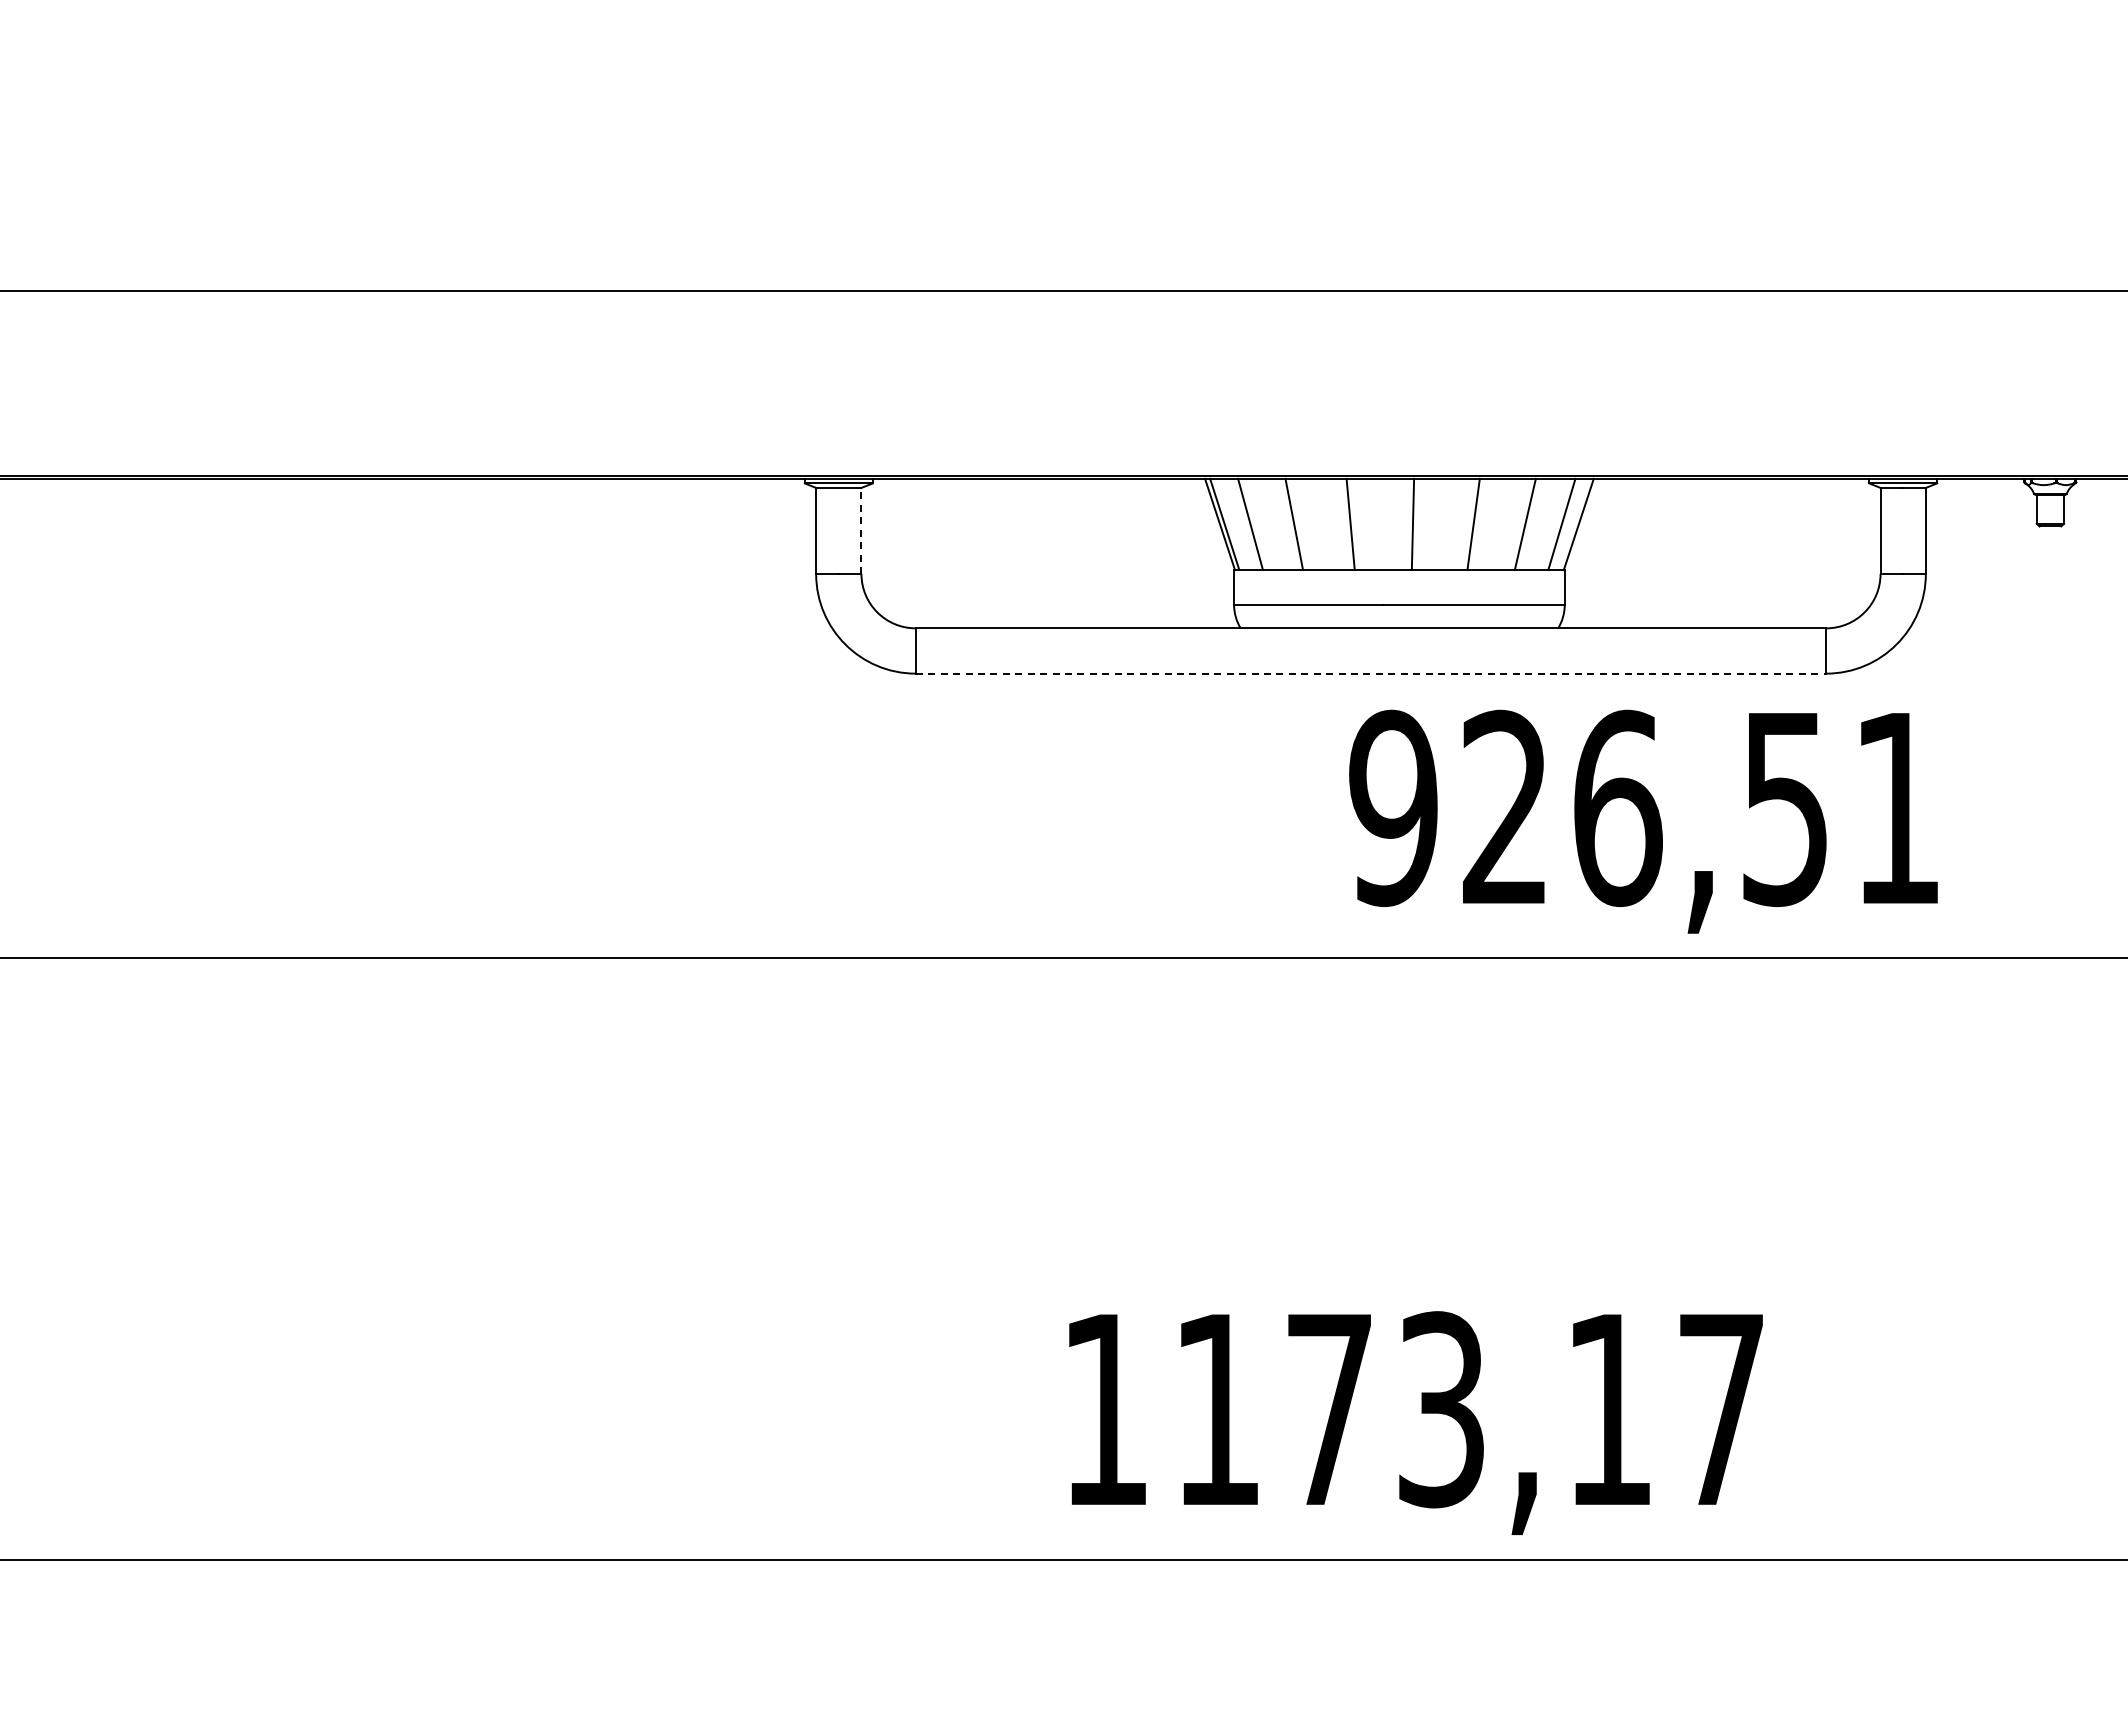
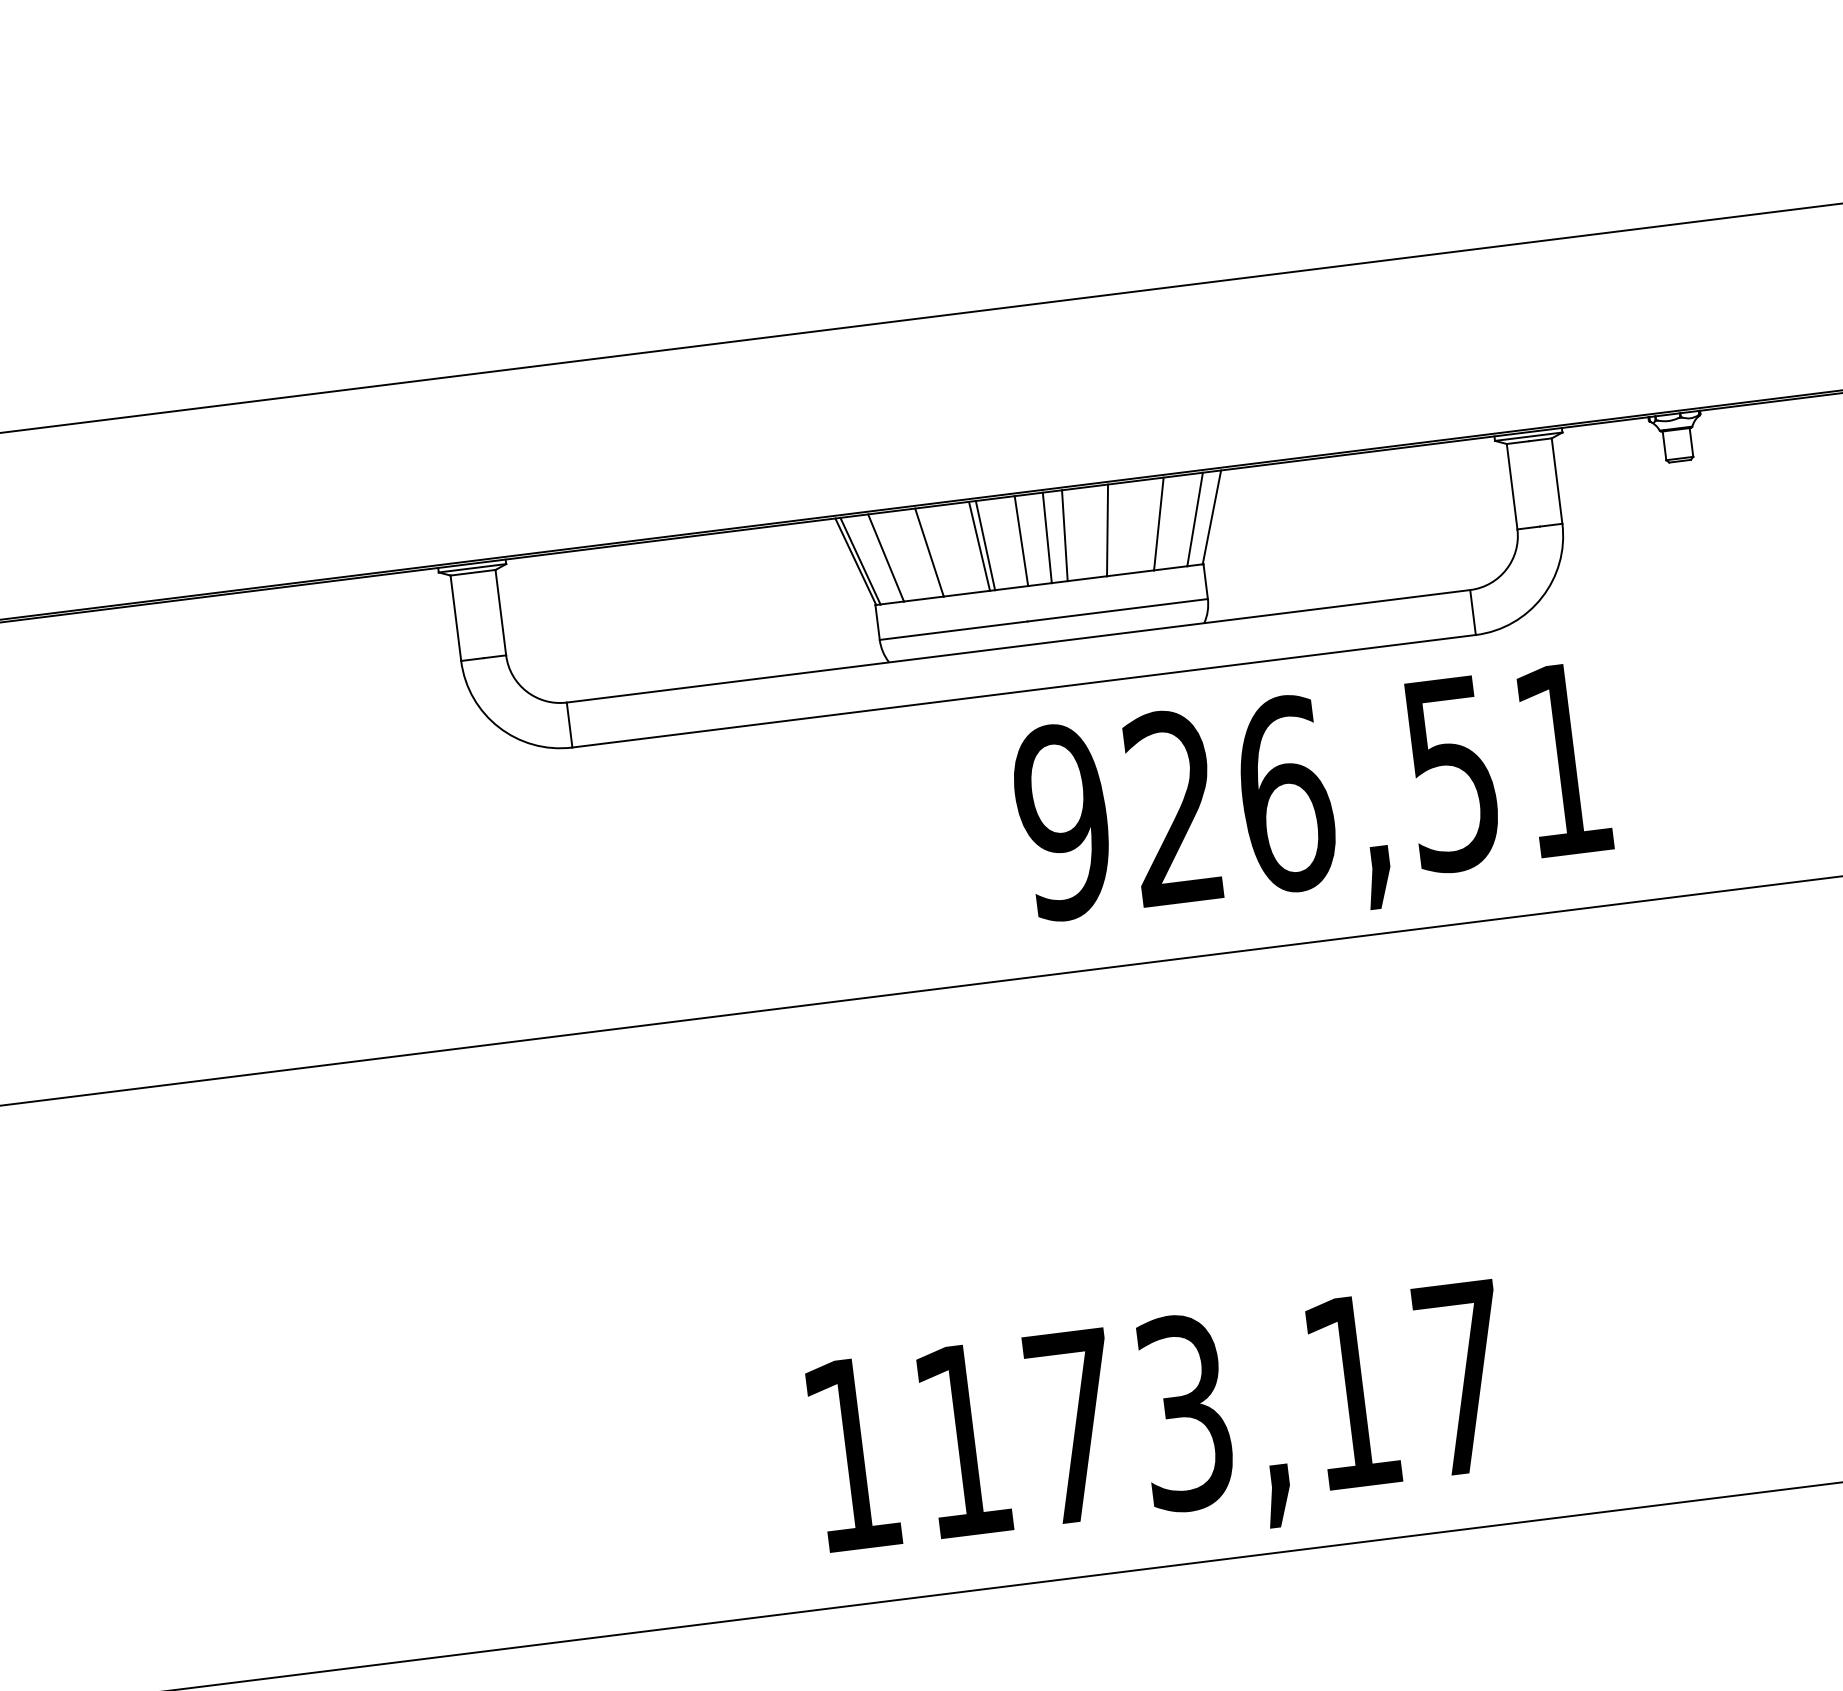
line: (1344, 523) -> (979, 545), added
line: (1386, 523) -> (1020, 540), added
line: (1430, 523) -> (1064, 534), added
line: (861, 530) -> (500, 612), dashed -> solid
line: (1371, 673) -> (1024, 691), dashed -> solid

